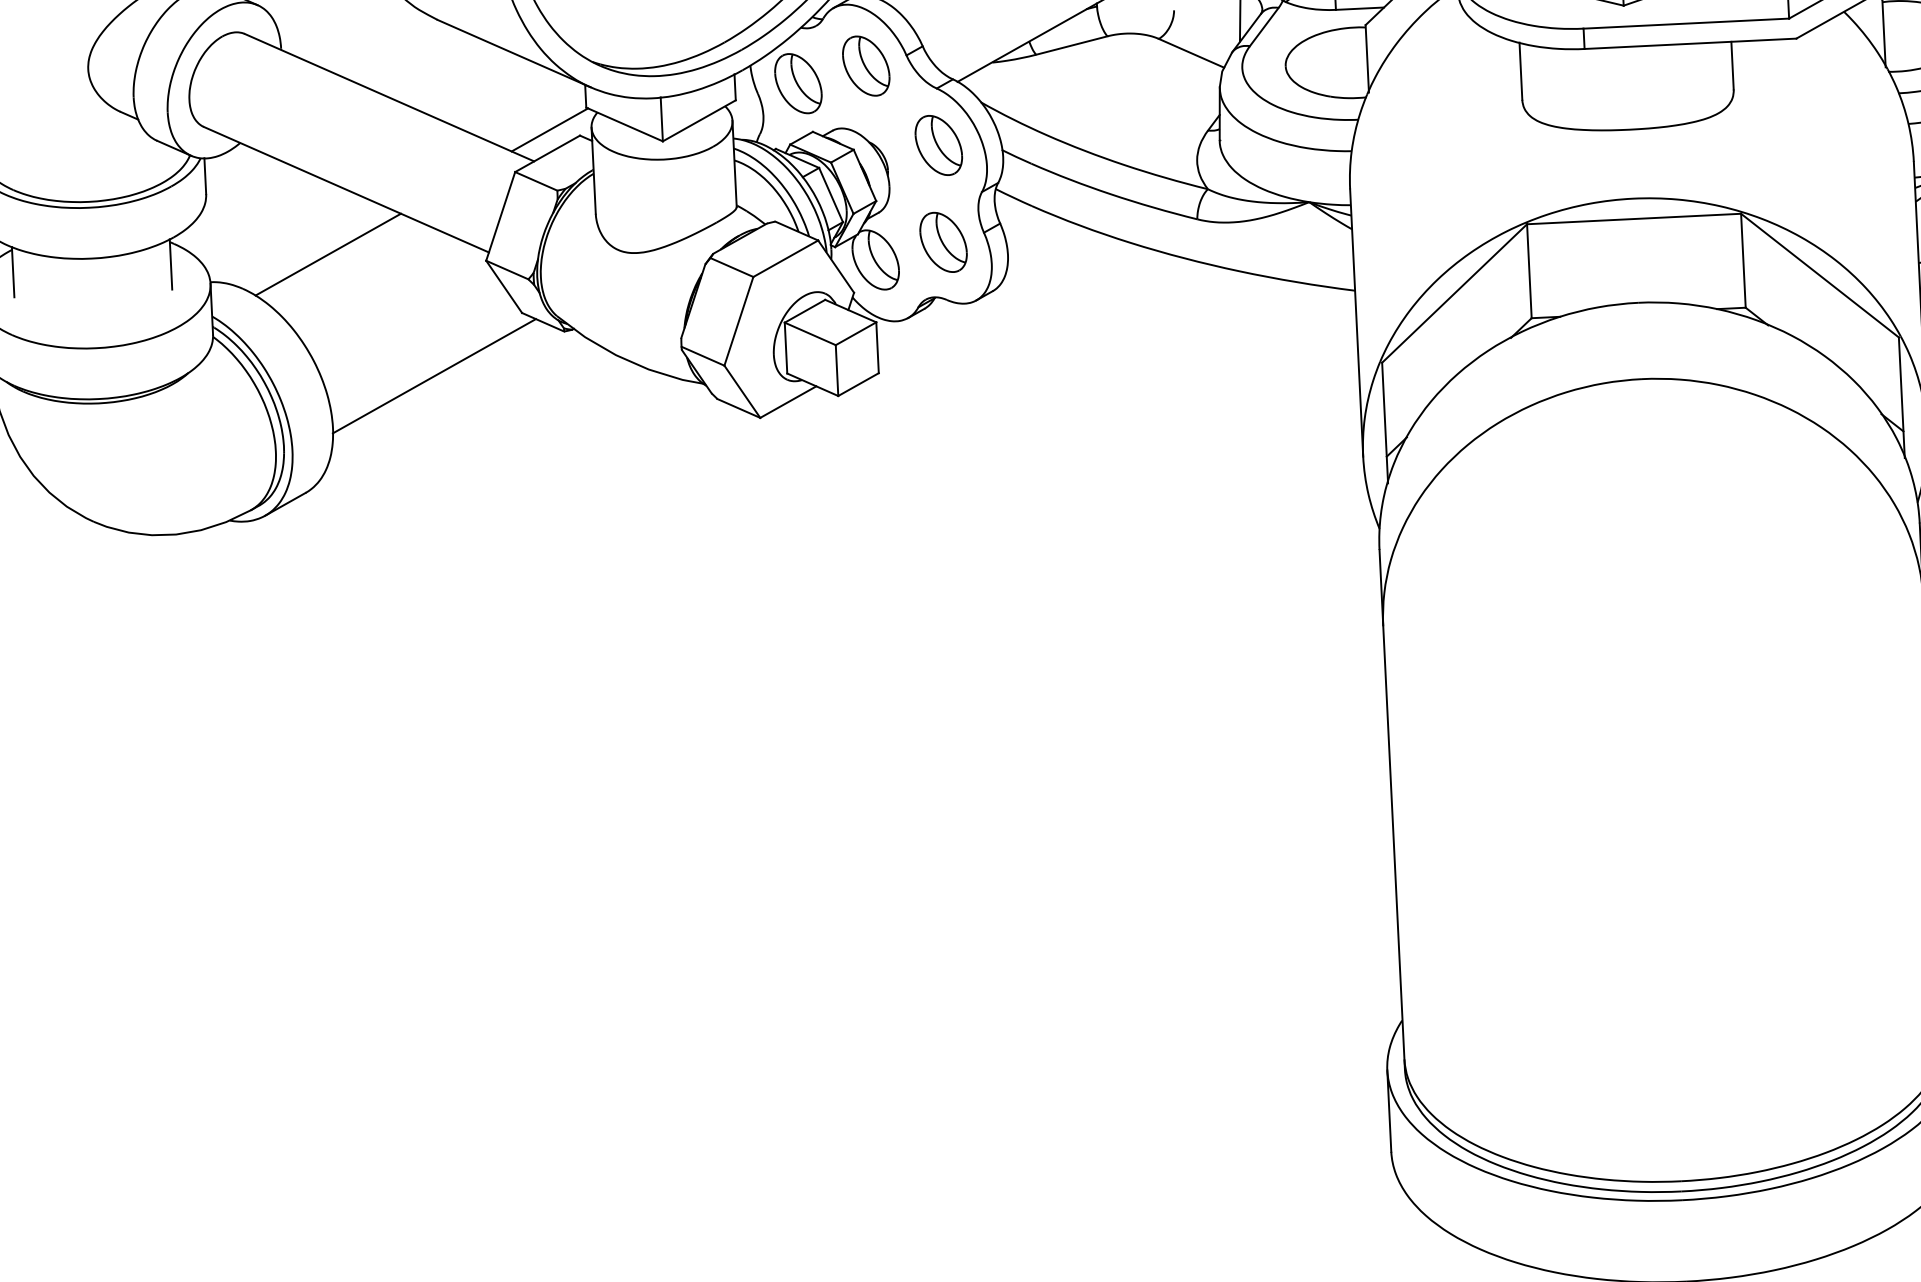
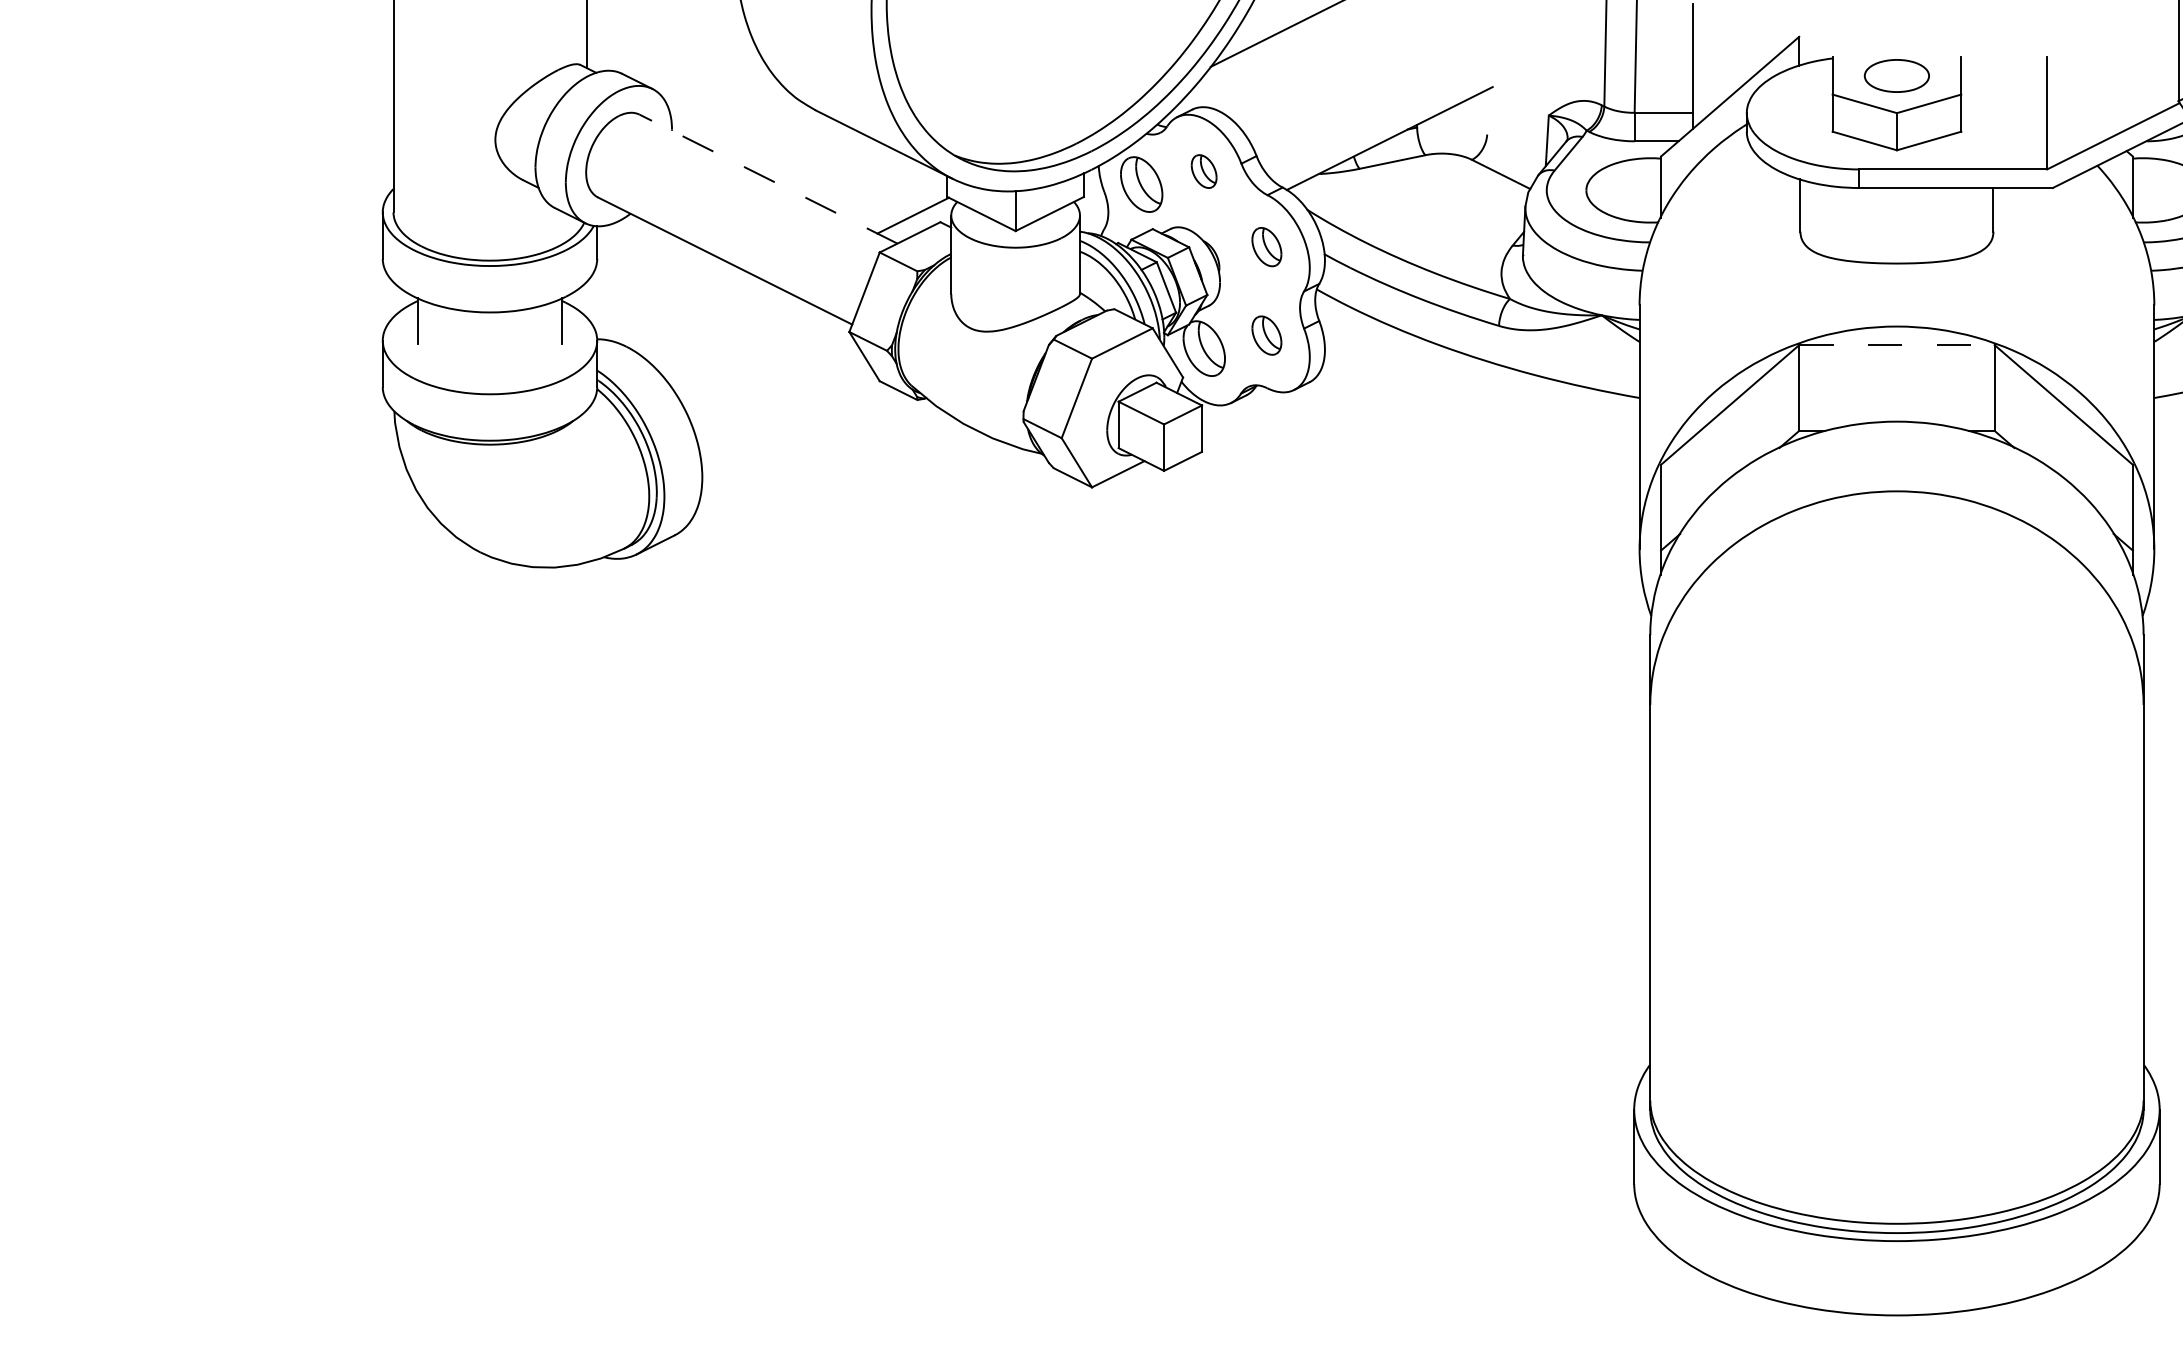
part: (865, 66) -> (1203, 171), size x0.6
line: (389, 96) -> (768, 178), solid -> dashed
part: (938, 144) -> (1266, 246), size x0.7
line: (1633, 219) -> (1896, 345), solid -> dashed
part: (943, 242) -> (1266, 335), size x0.7
line: (327, 254) -> (705, 319), removed
line: (434, 375) -> (797, 434), removed

